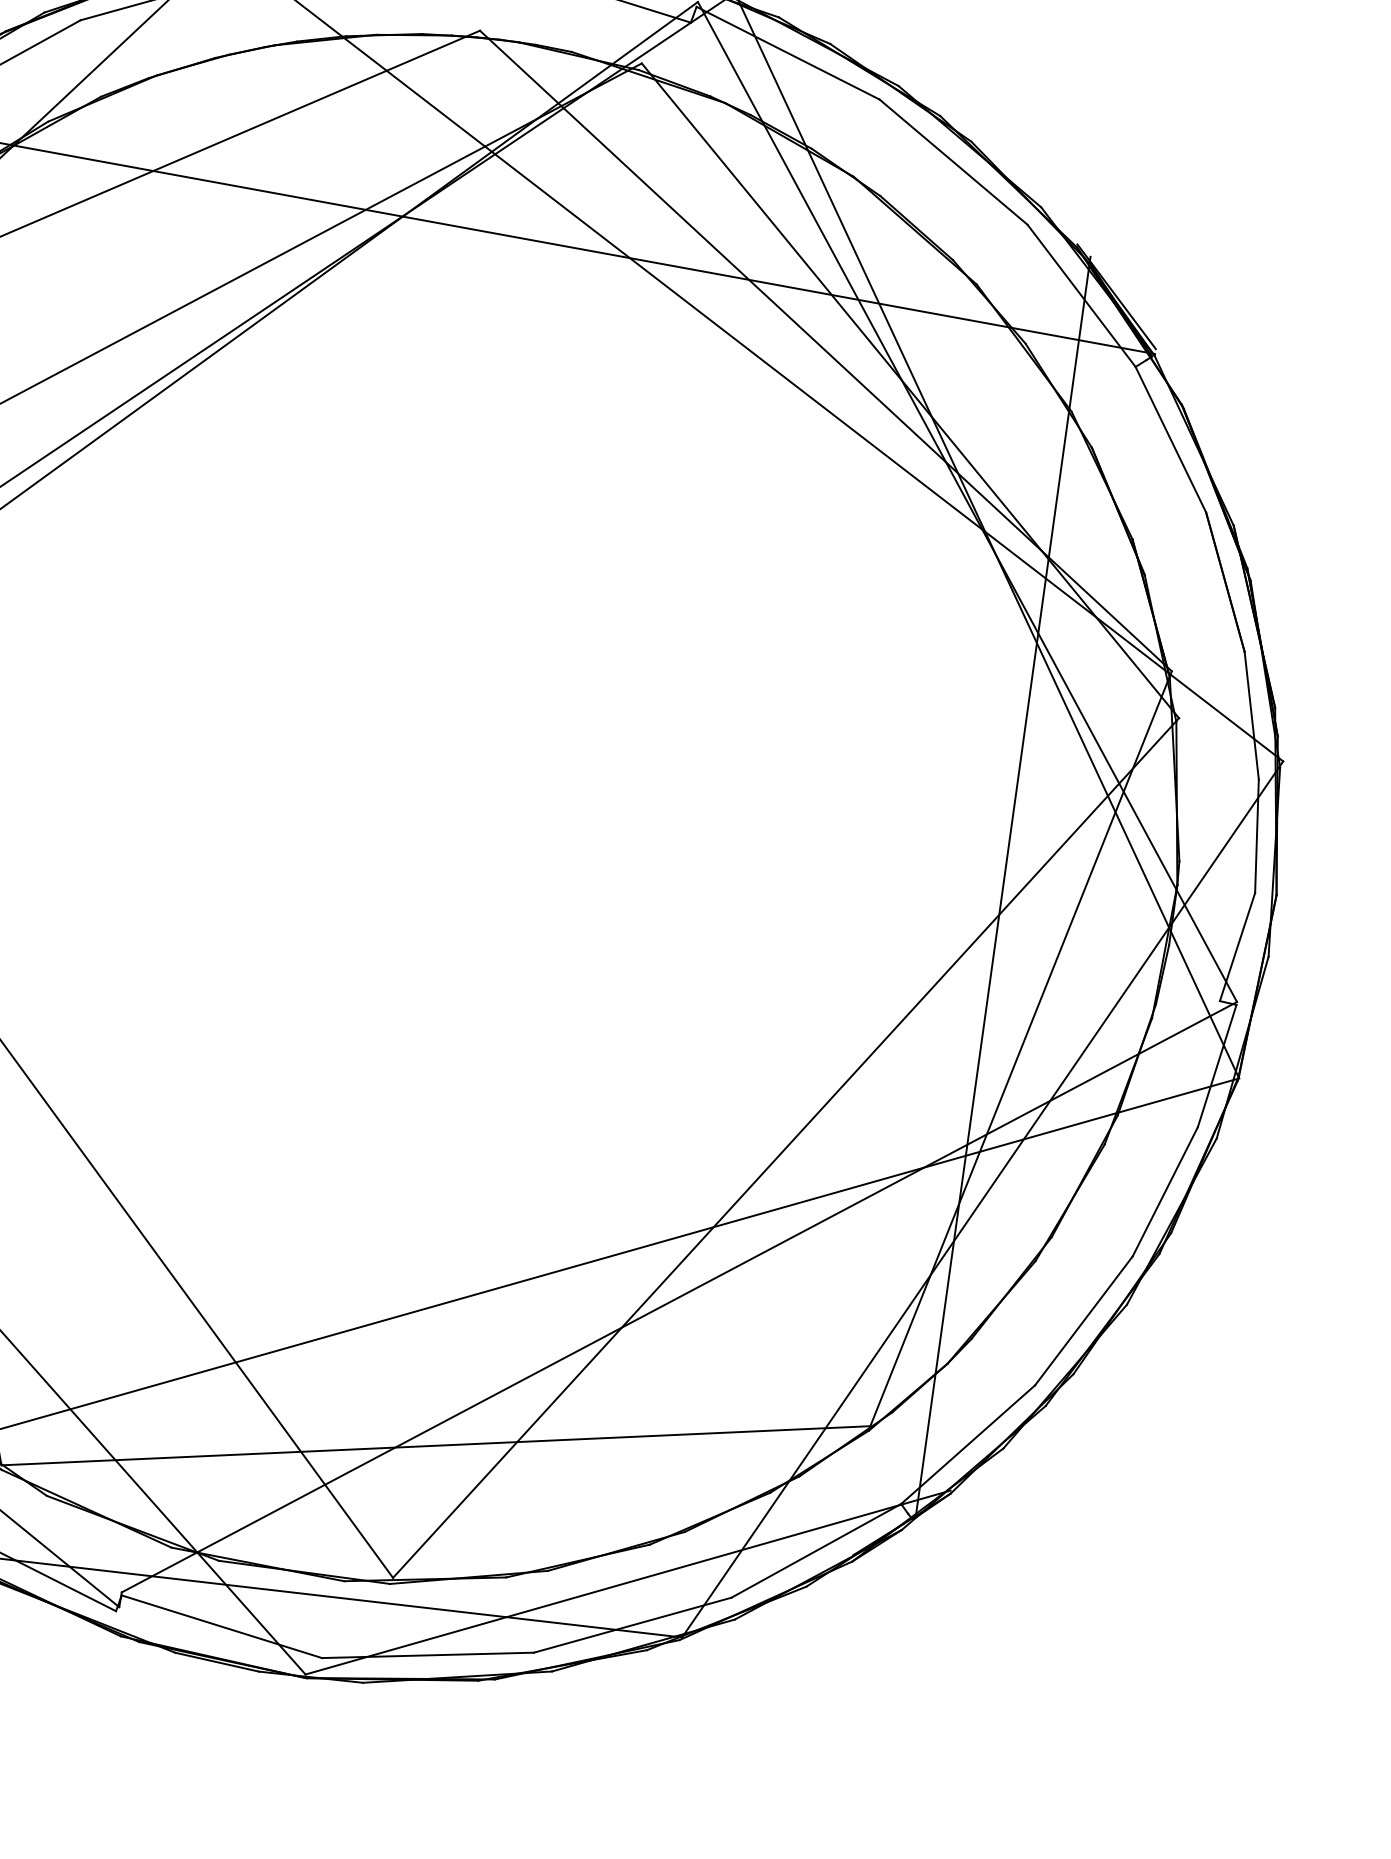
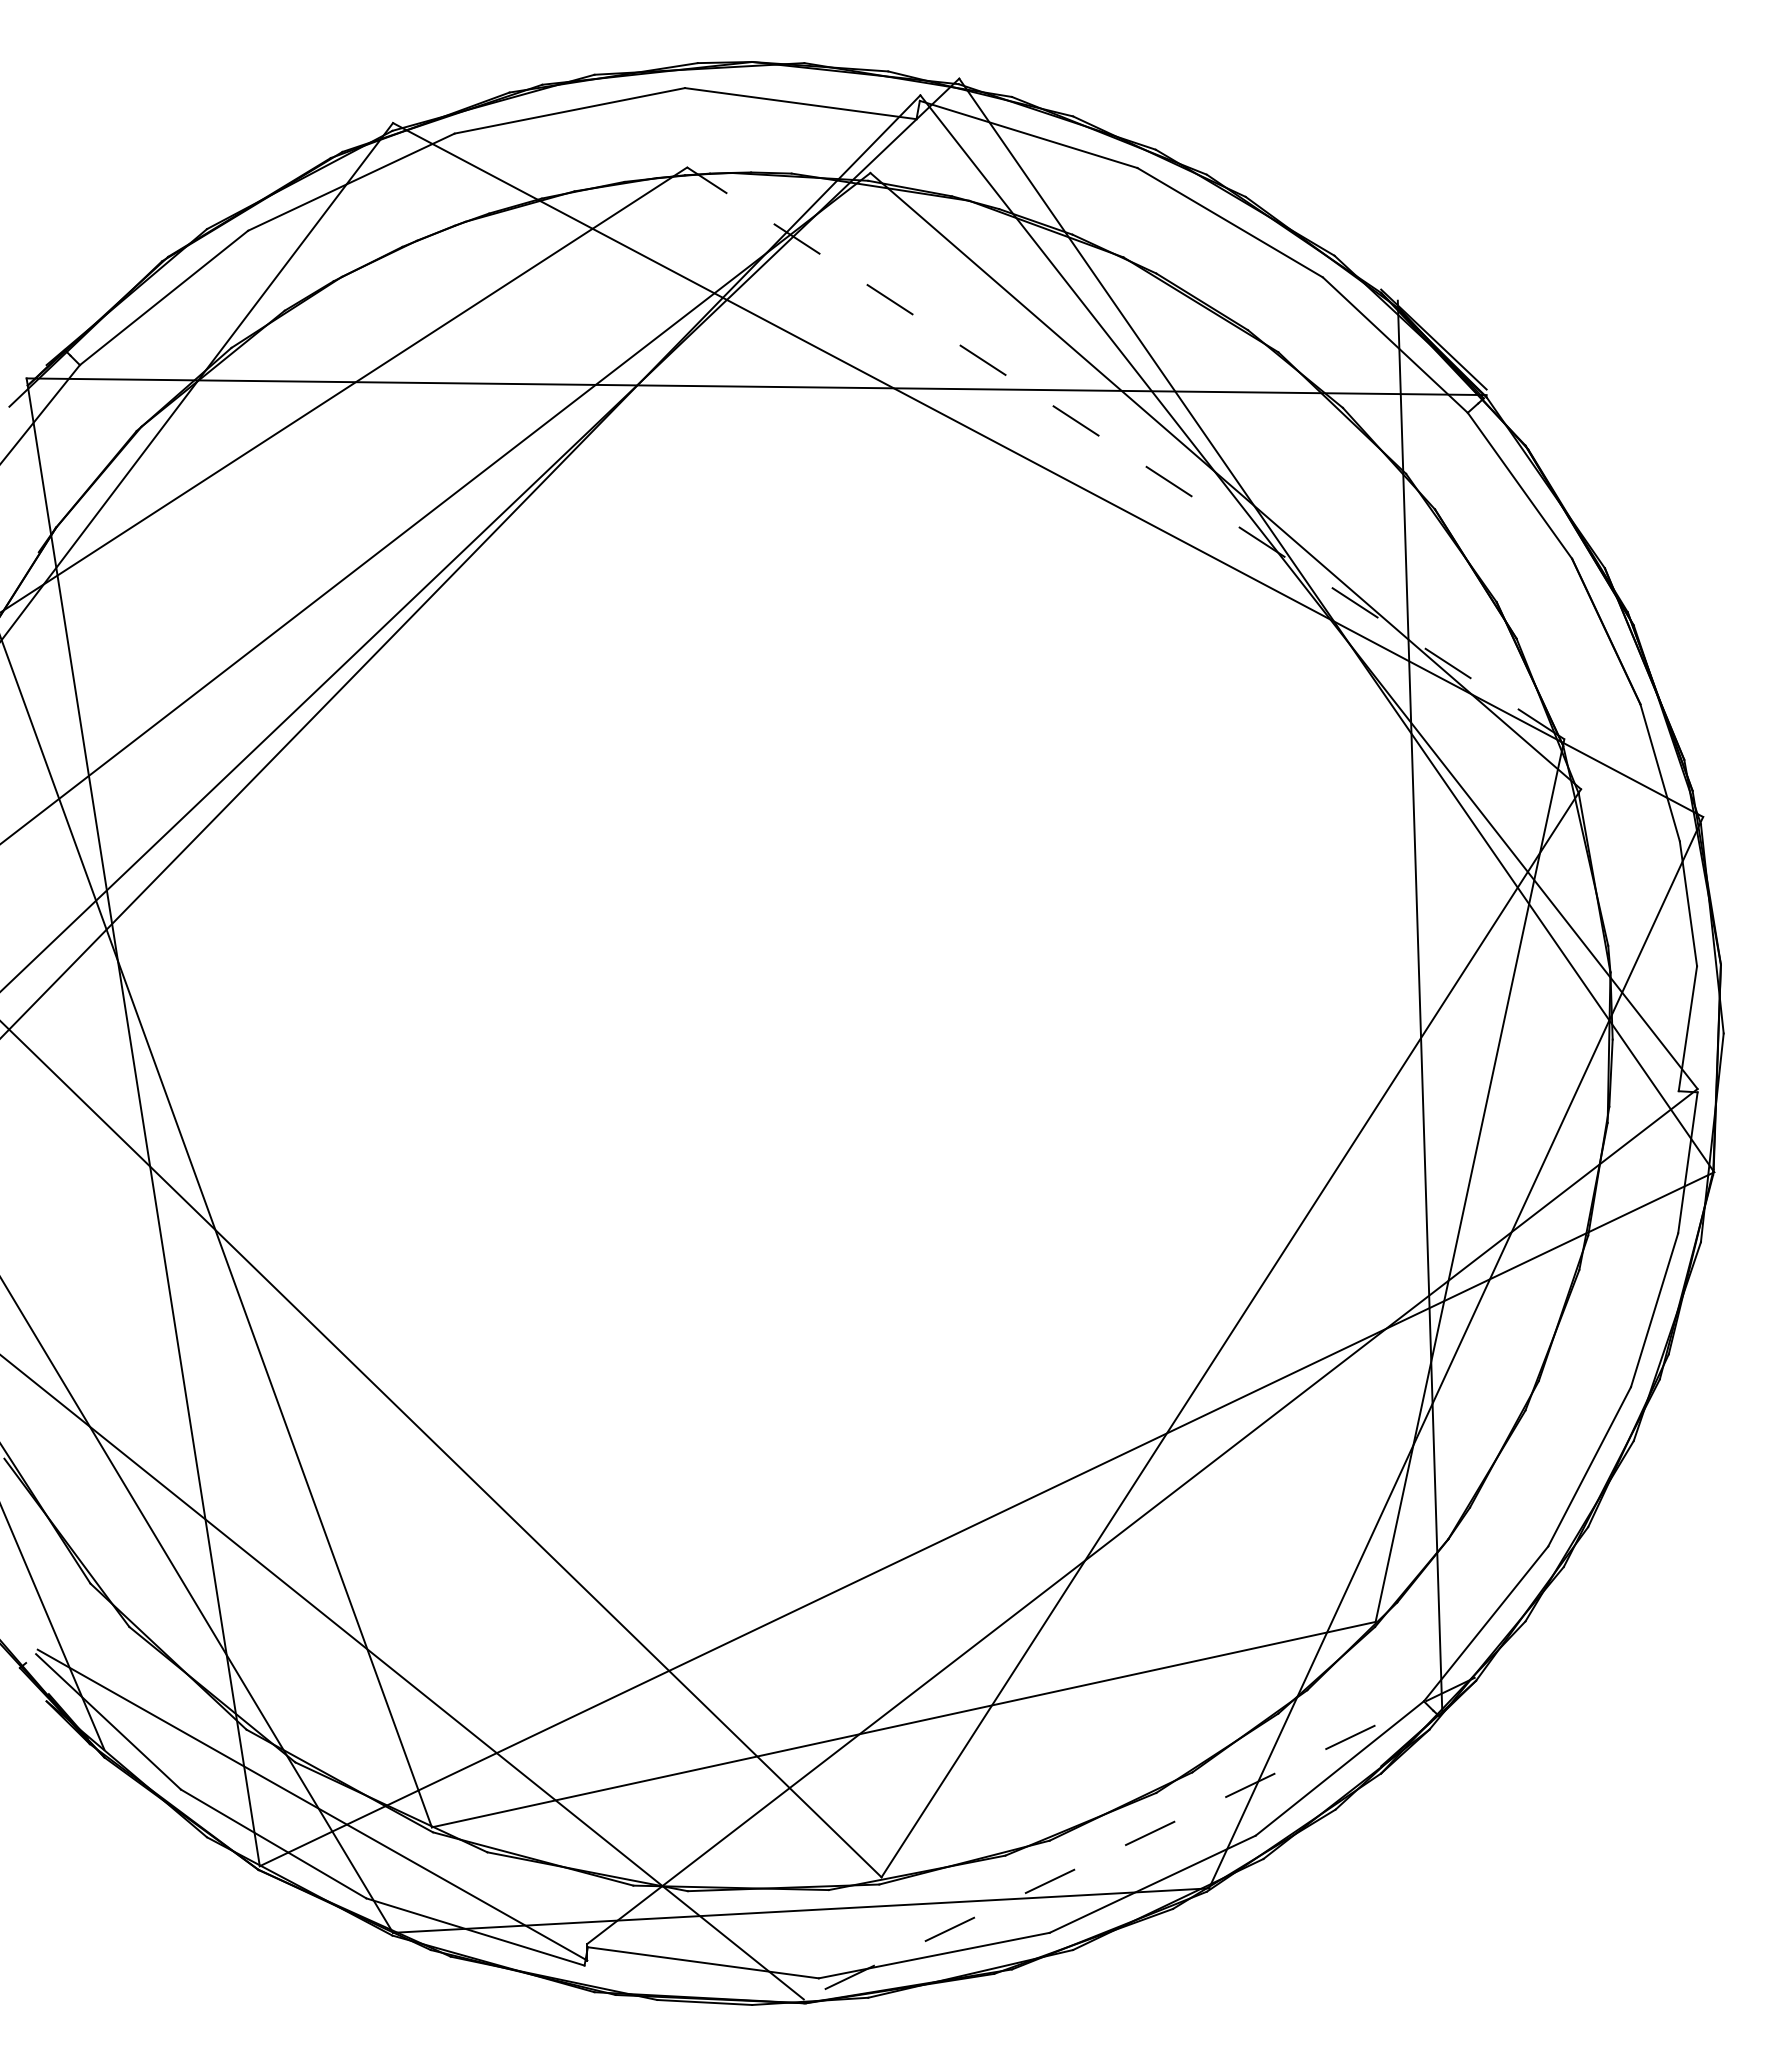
line: (825, 351) -> (1125, 453), solid -> dashed
line: (627, 1582) -> (1139, 1838), solid -> dashed

